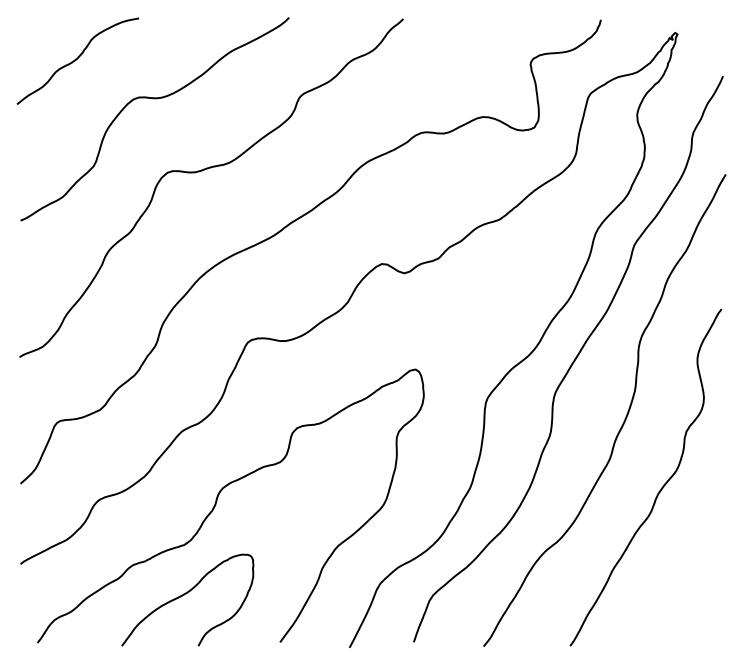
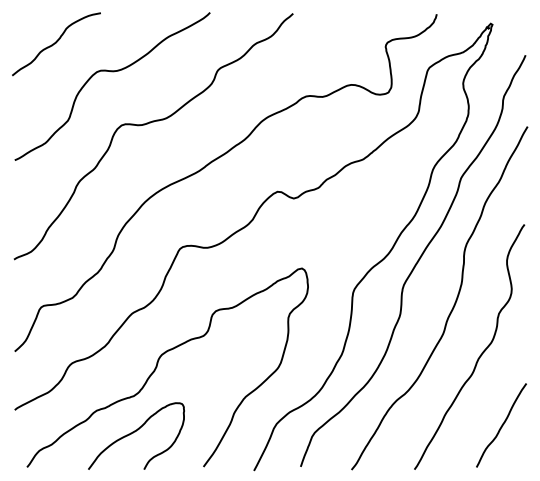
curve: (690, 585) -> (501, 425), added

